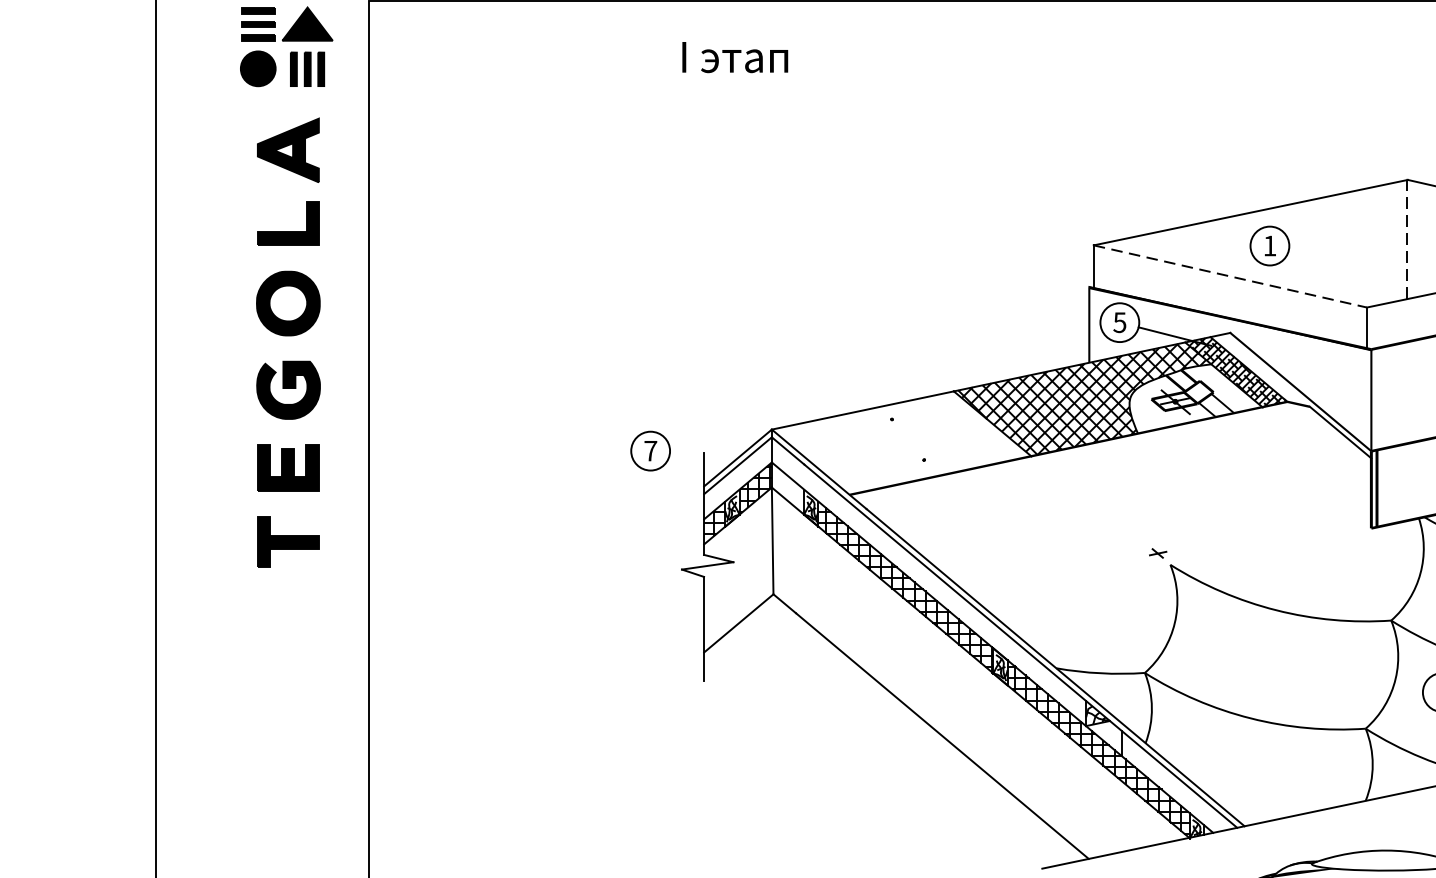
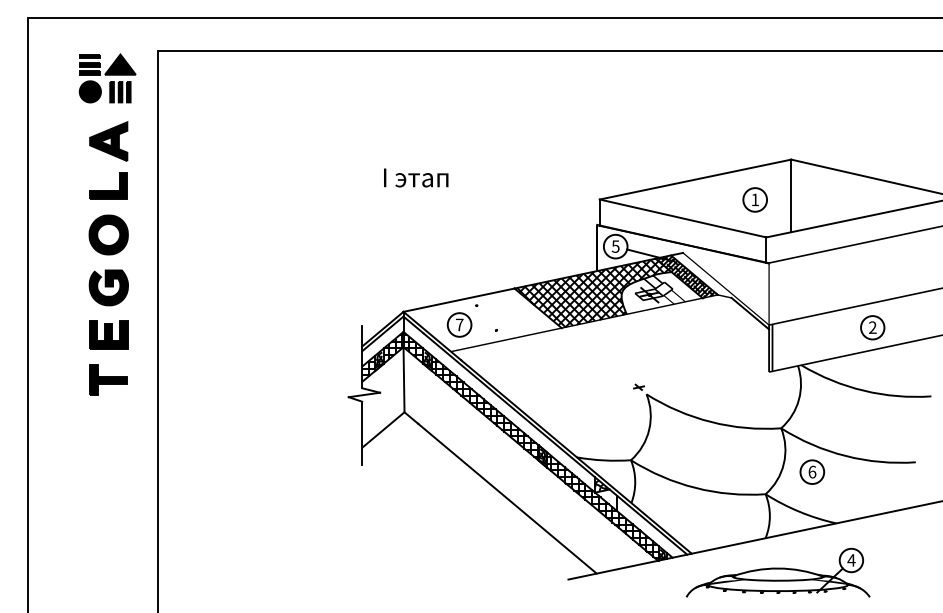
text: (735, 56) -> (416, 177), moved
line: (1408, 238) -> (791, 195), dashed -> solid
part: (1268, 245) -> (754, 199), moved
line: (1231, 276) -> (683, 218), dashed -> solid
part: (650, 450) -> (459, 324), moved
hatch: (788, 489) -> (413, 348), added

